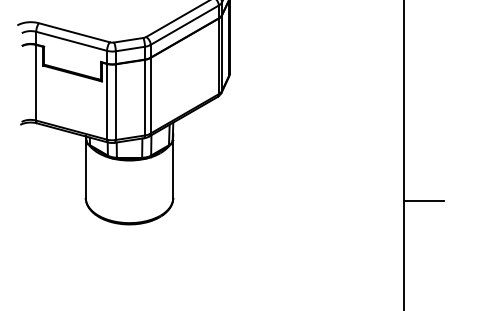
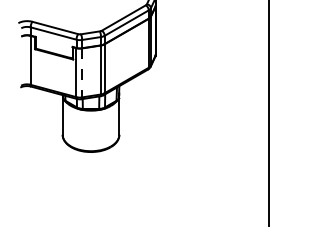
line: (114, 103) -> (81, 73), solid -> dashed
line: (423, 200) -> (281, 136), removed

